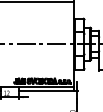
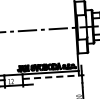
line: (46, 91) -> (51, 77), solid -> dashed

